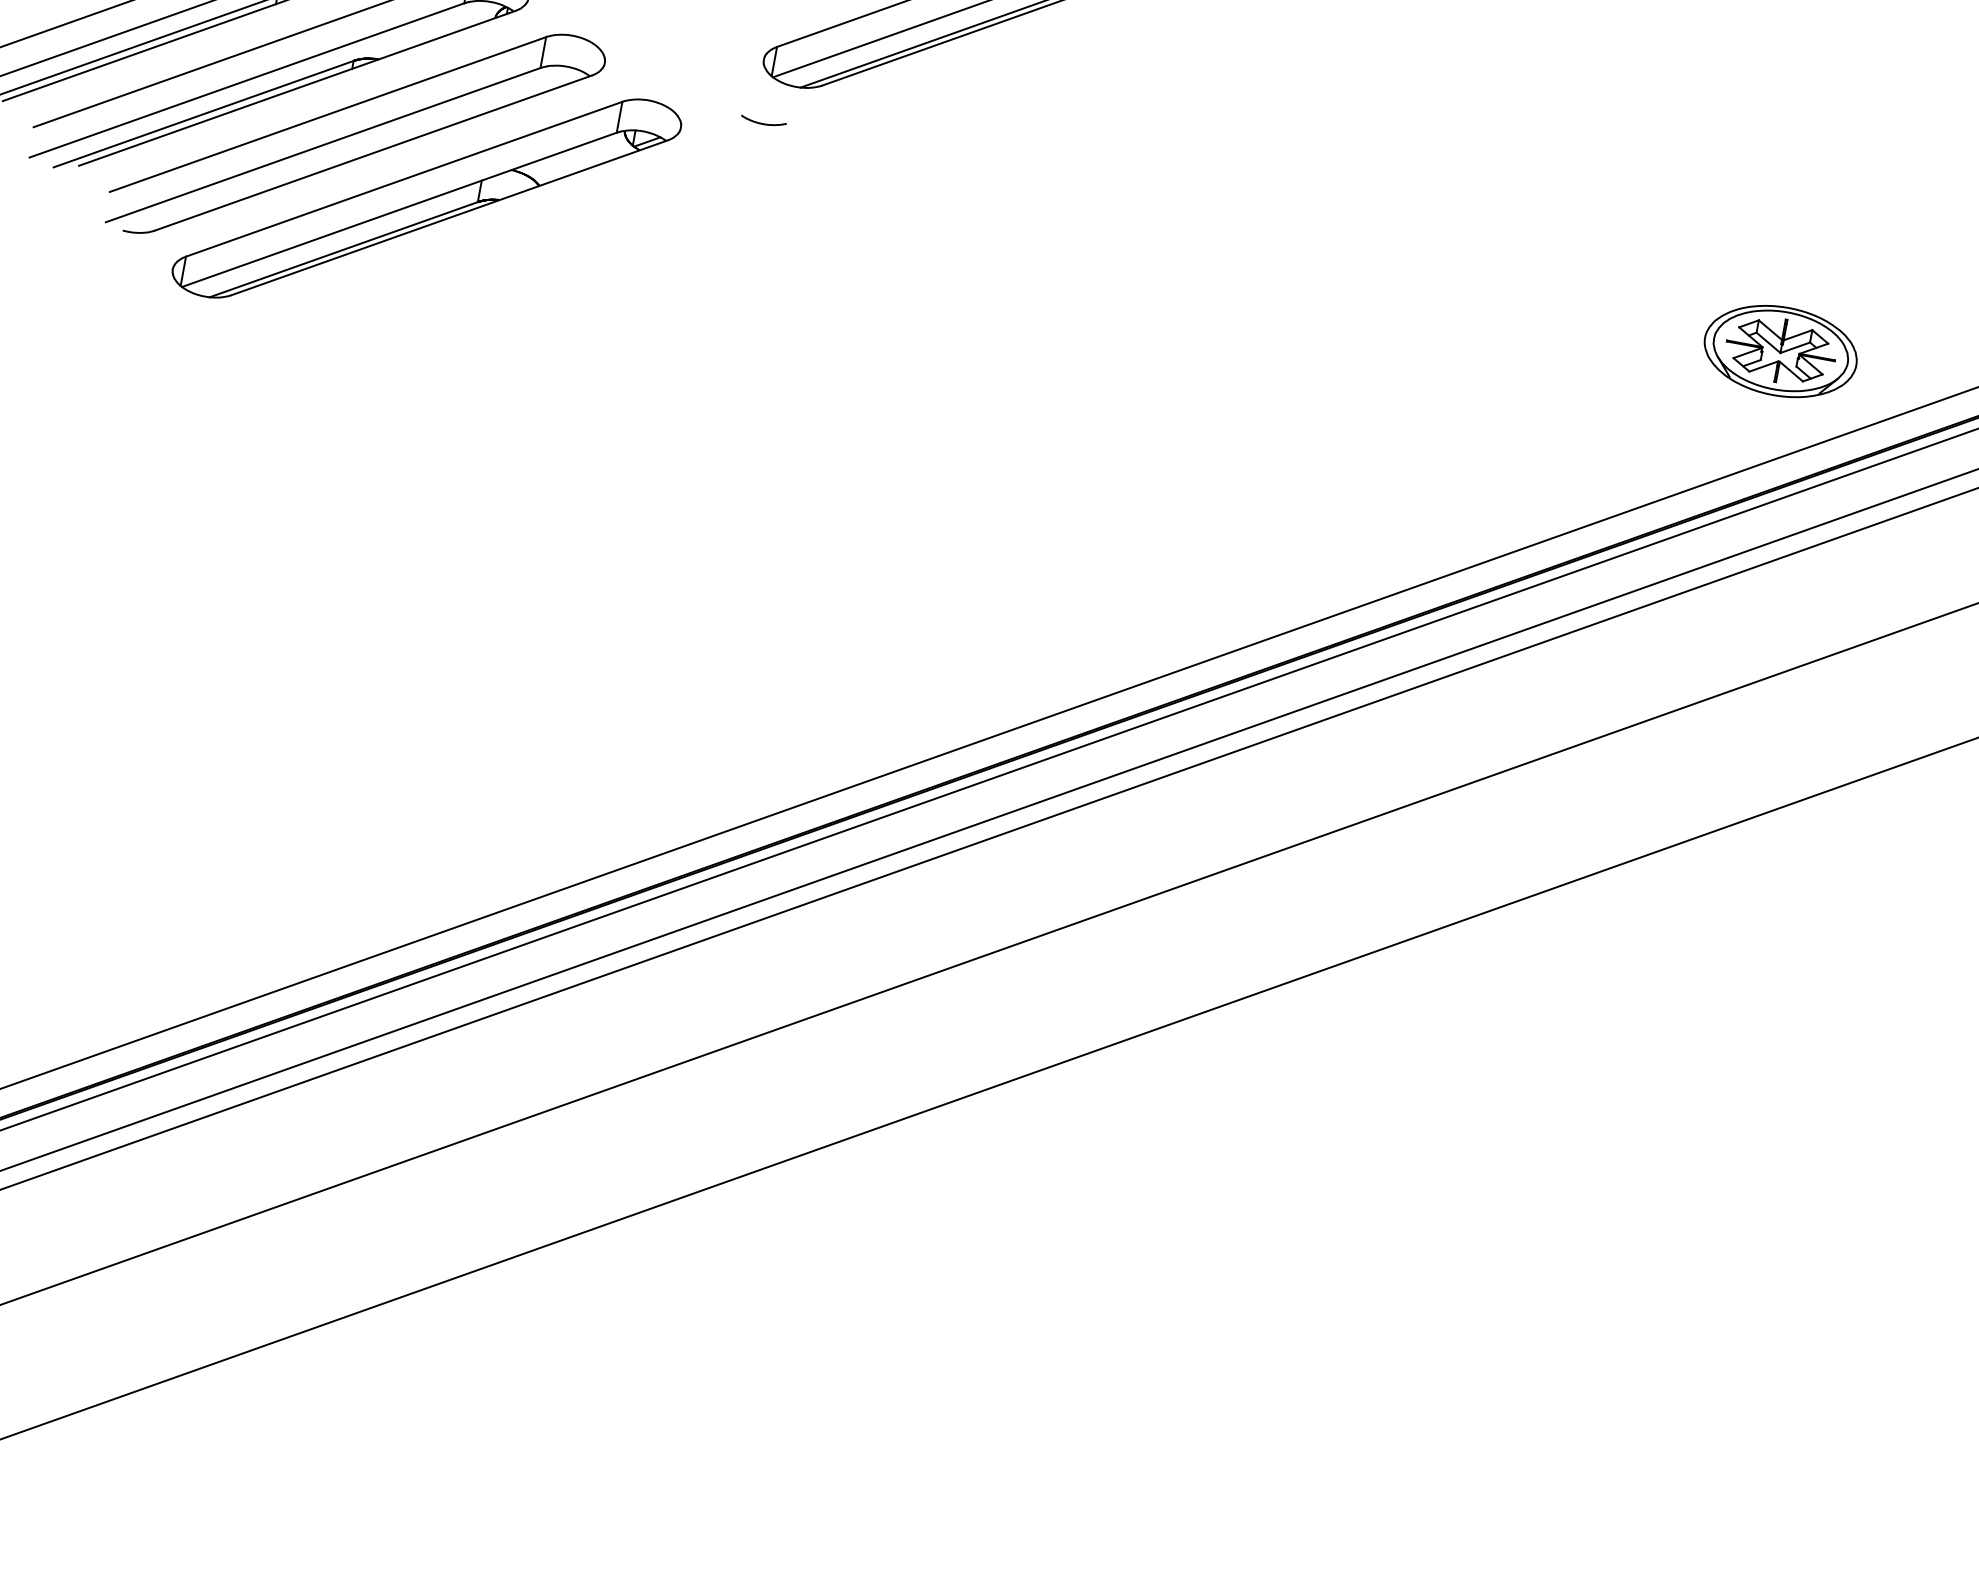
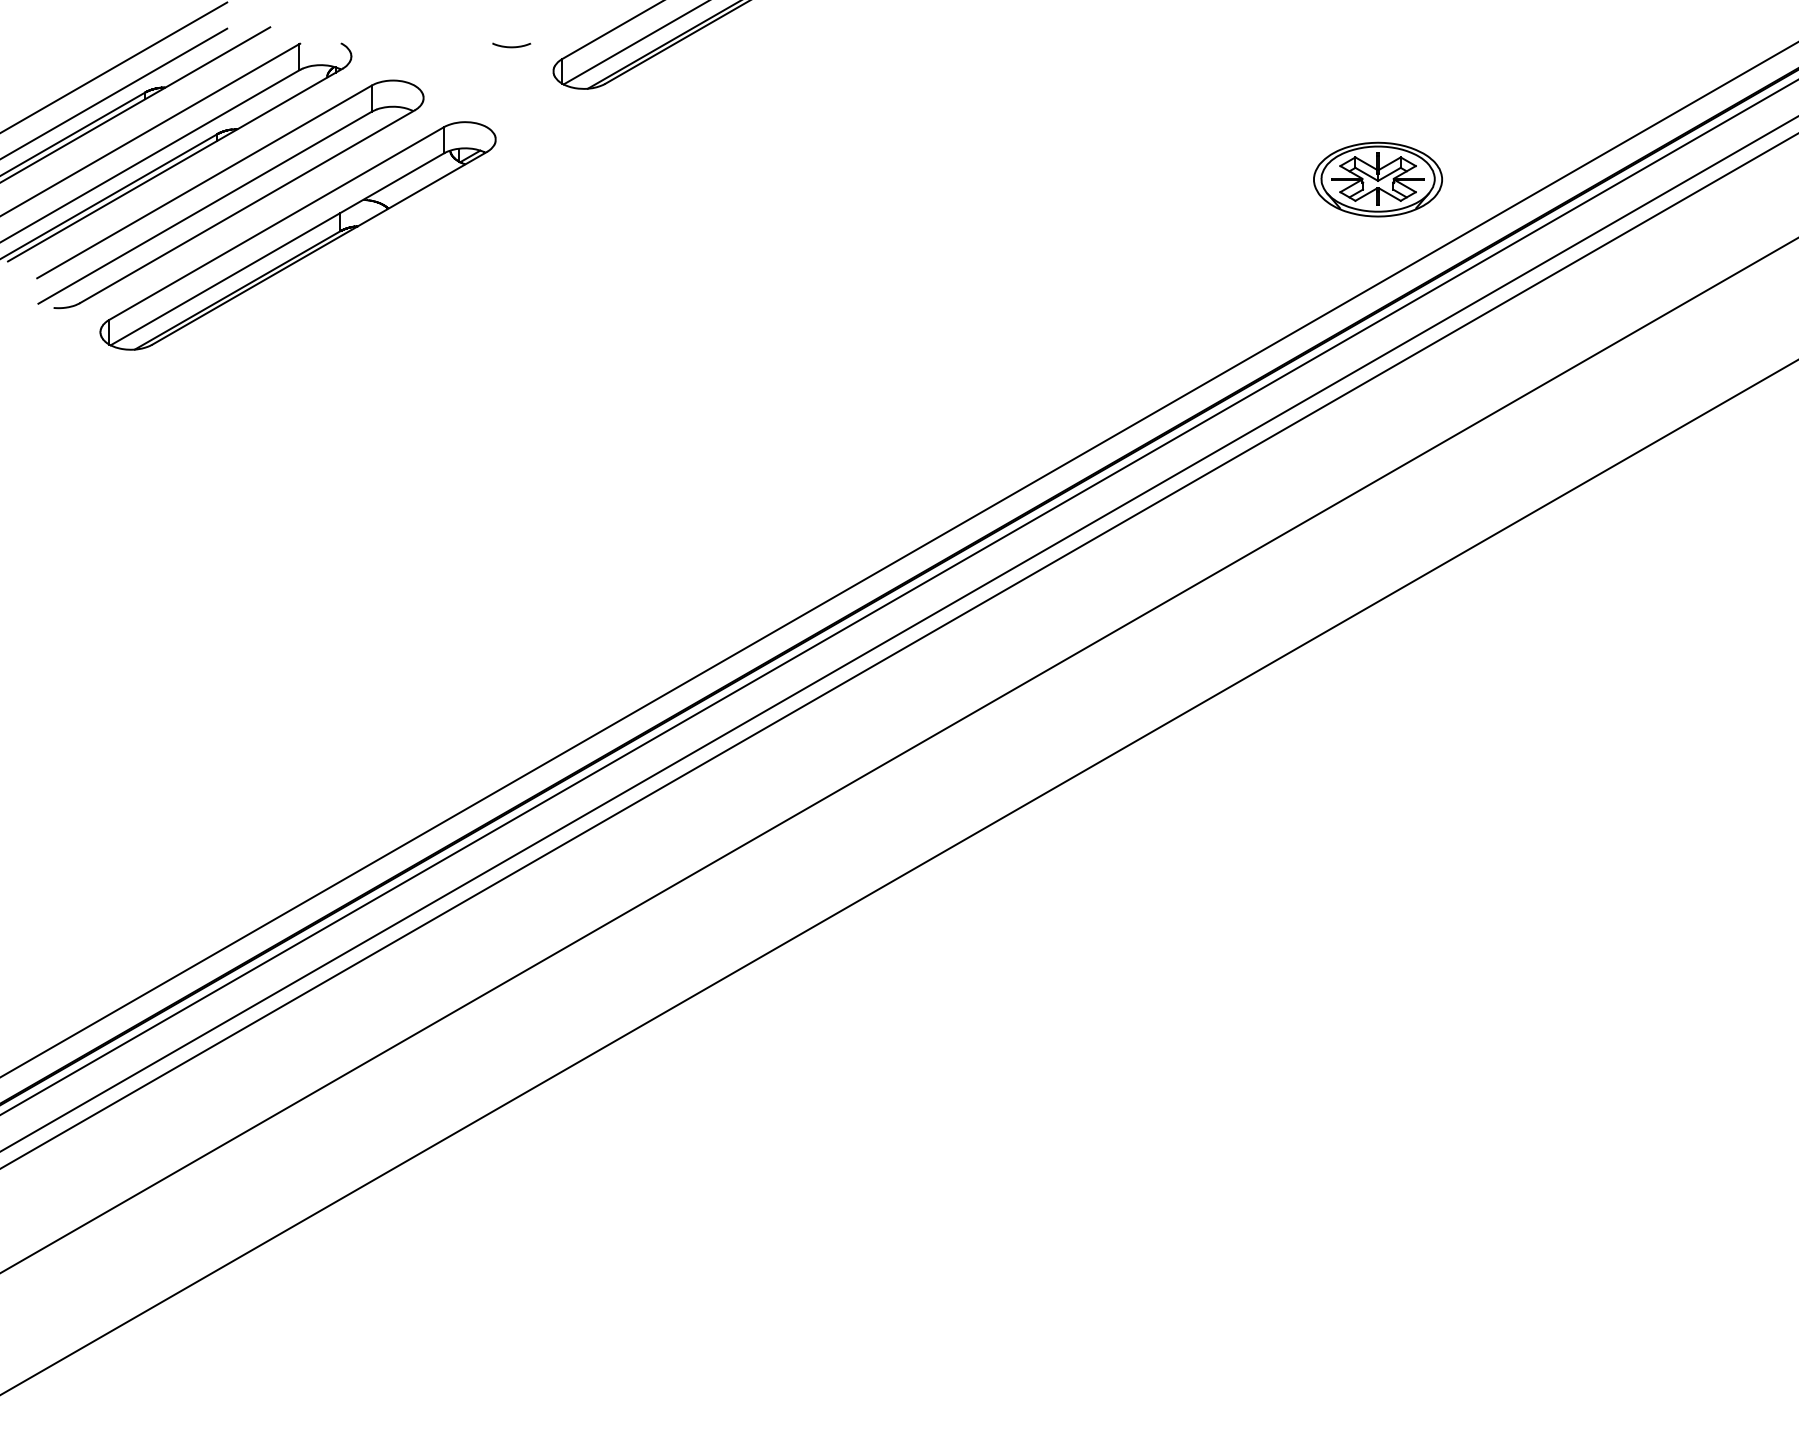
curve: (763, 123) -> (511, 46), moved
part: (1780, 351) -> (1377, 179), moved

